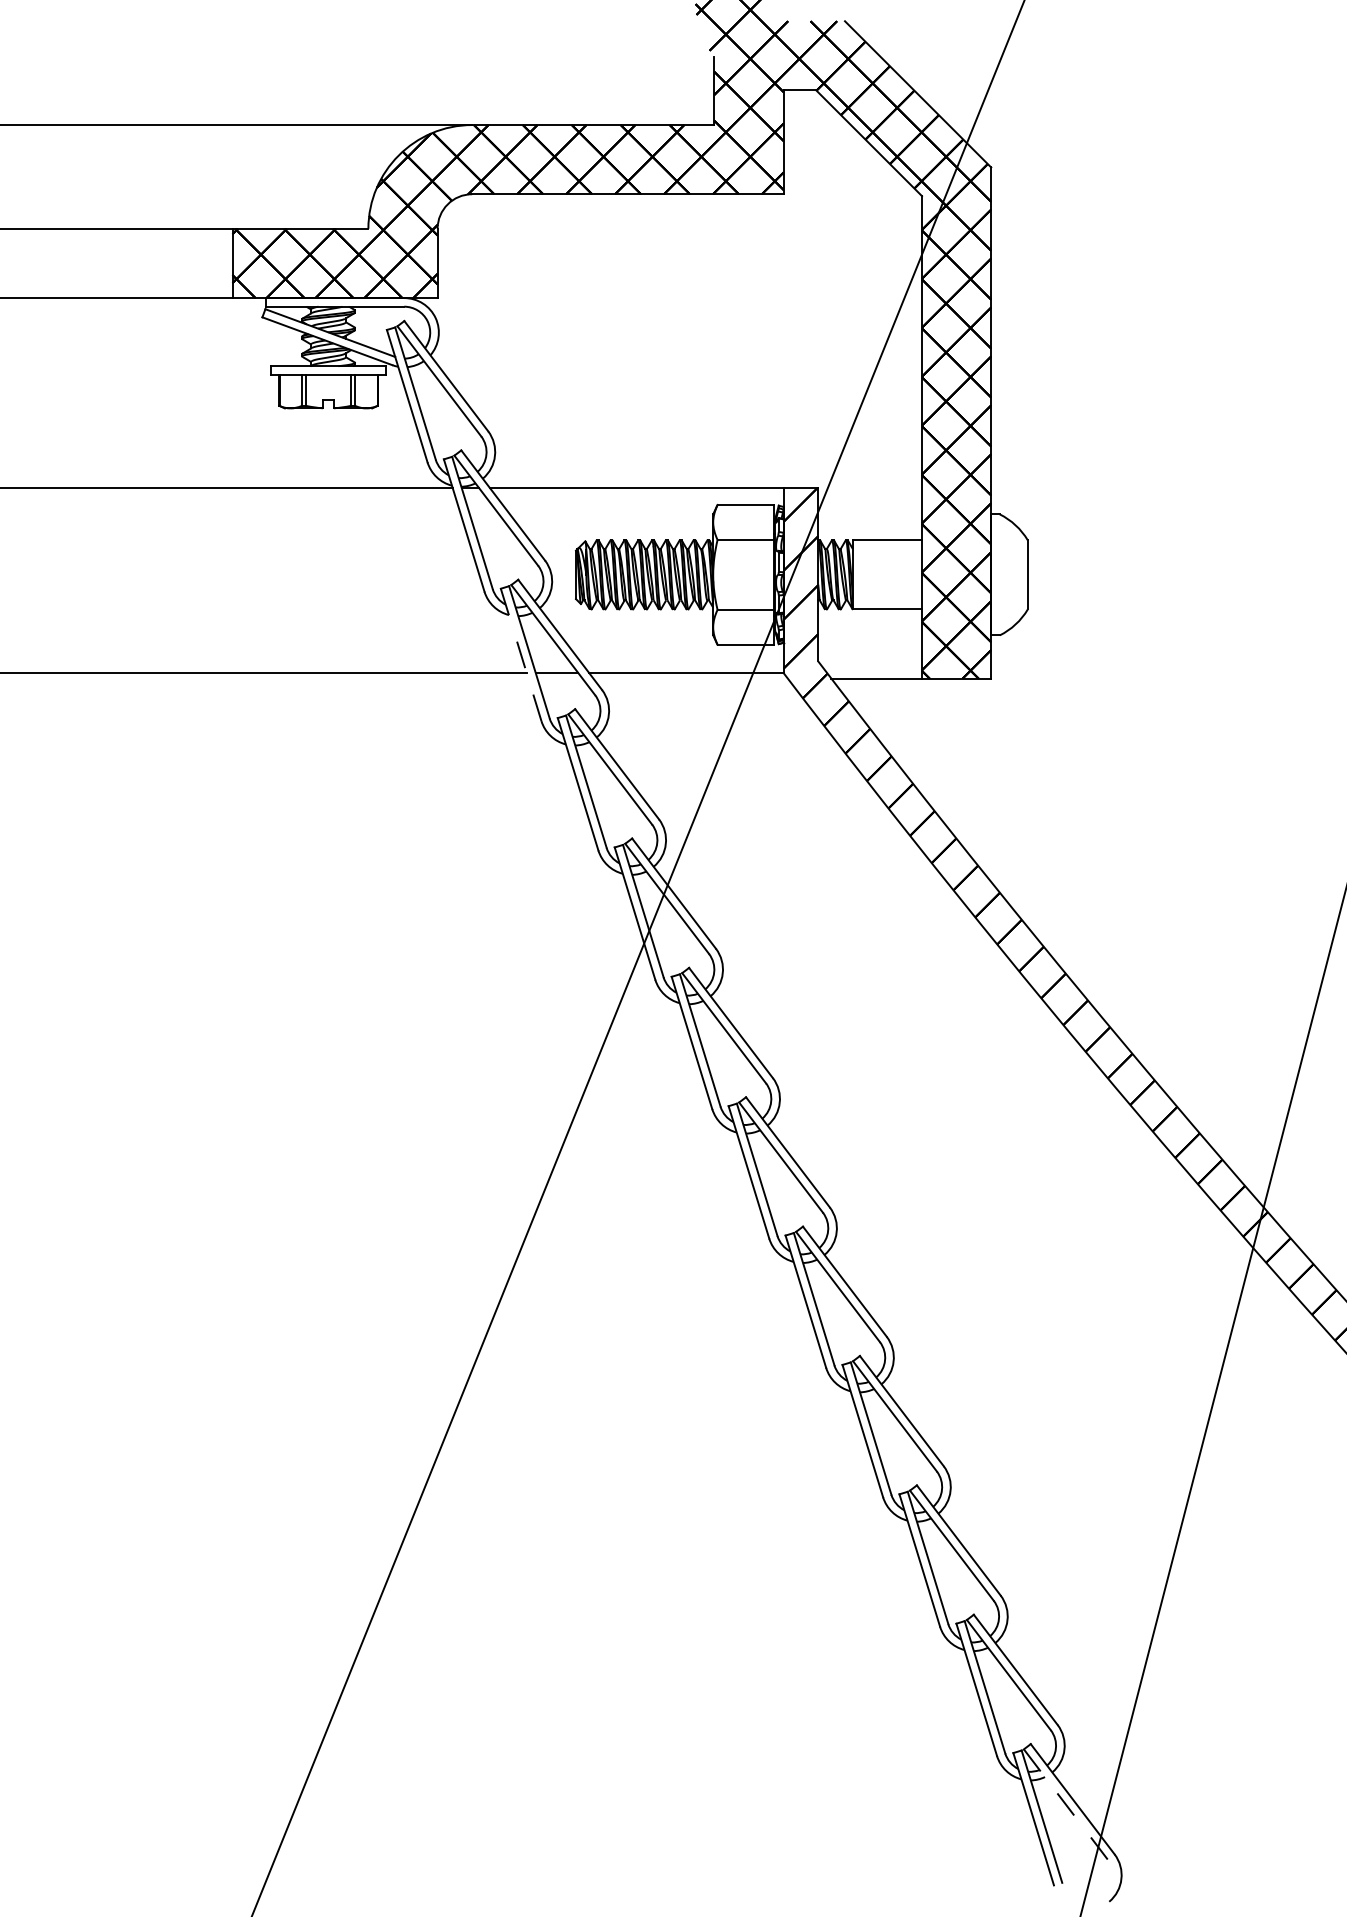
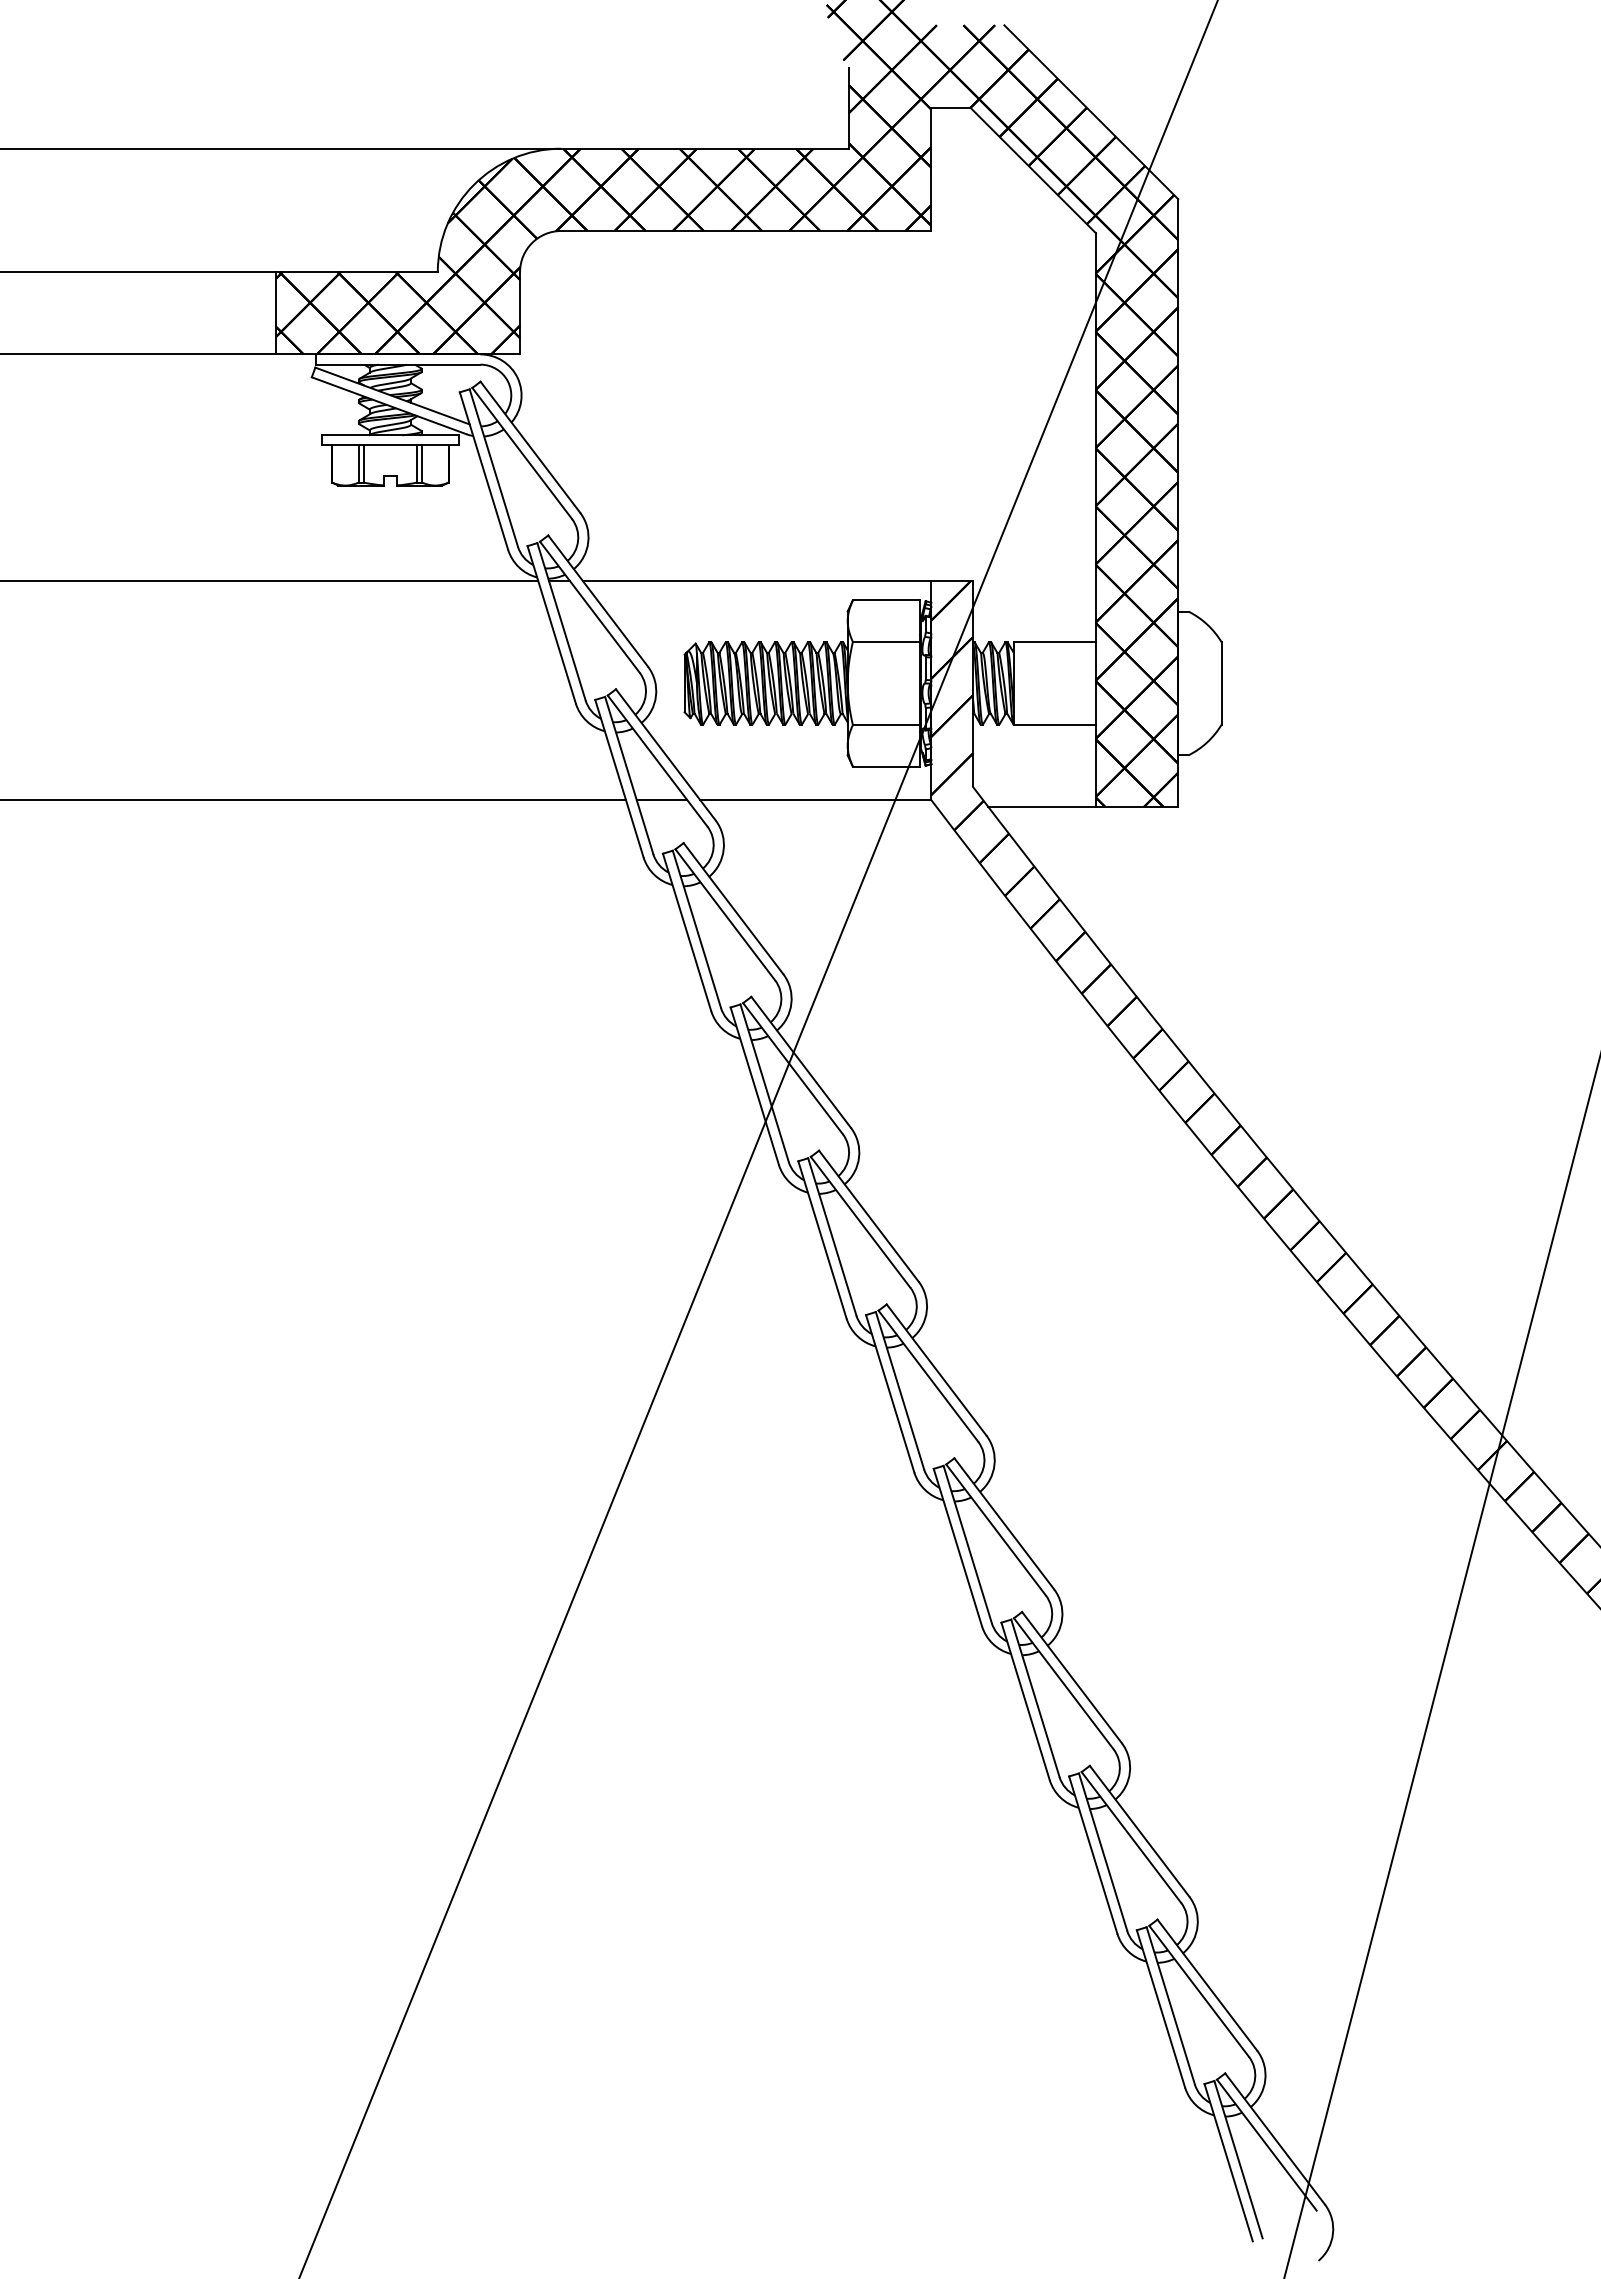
line: (521, 655) -> (619, 779), dashed -> solid
line: (1066, 1804) -> (1267, 2145), dashed -> solid

